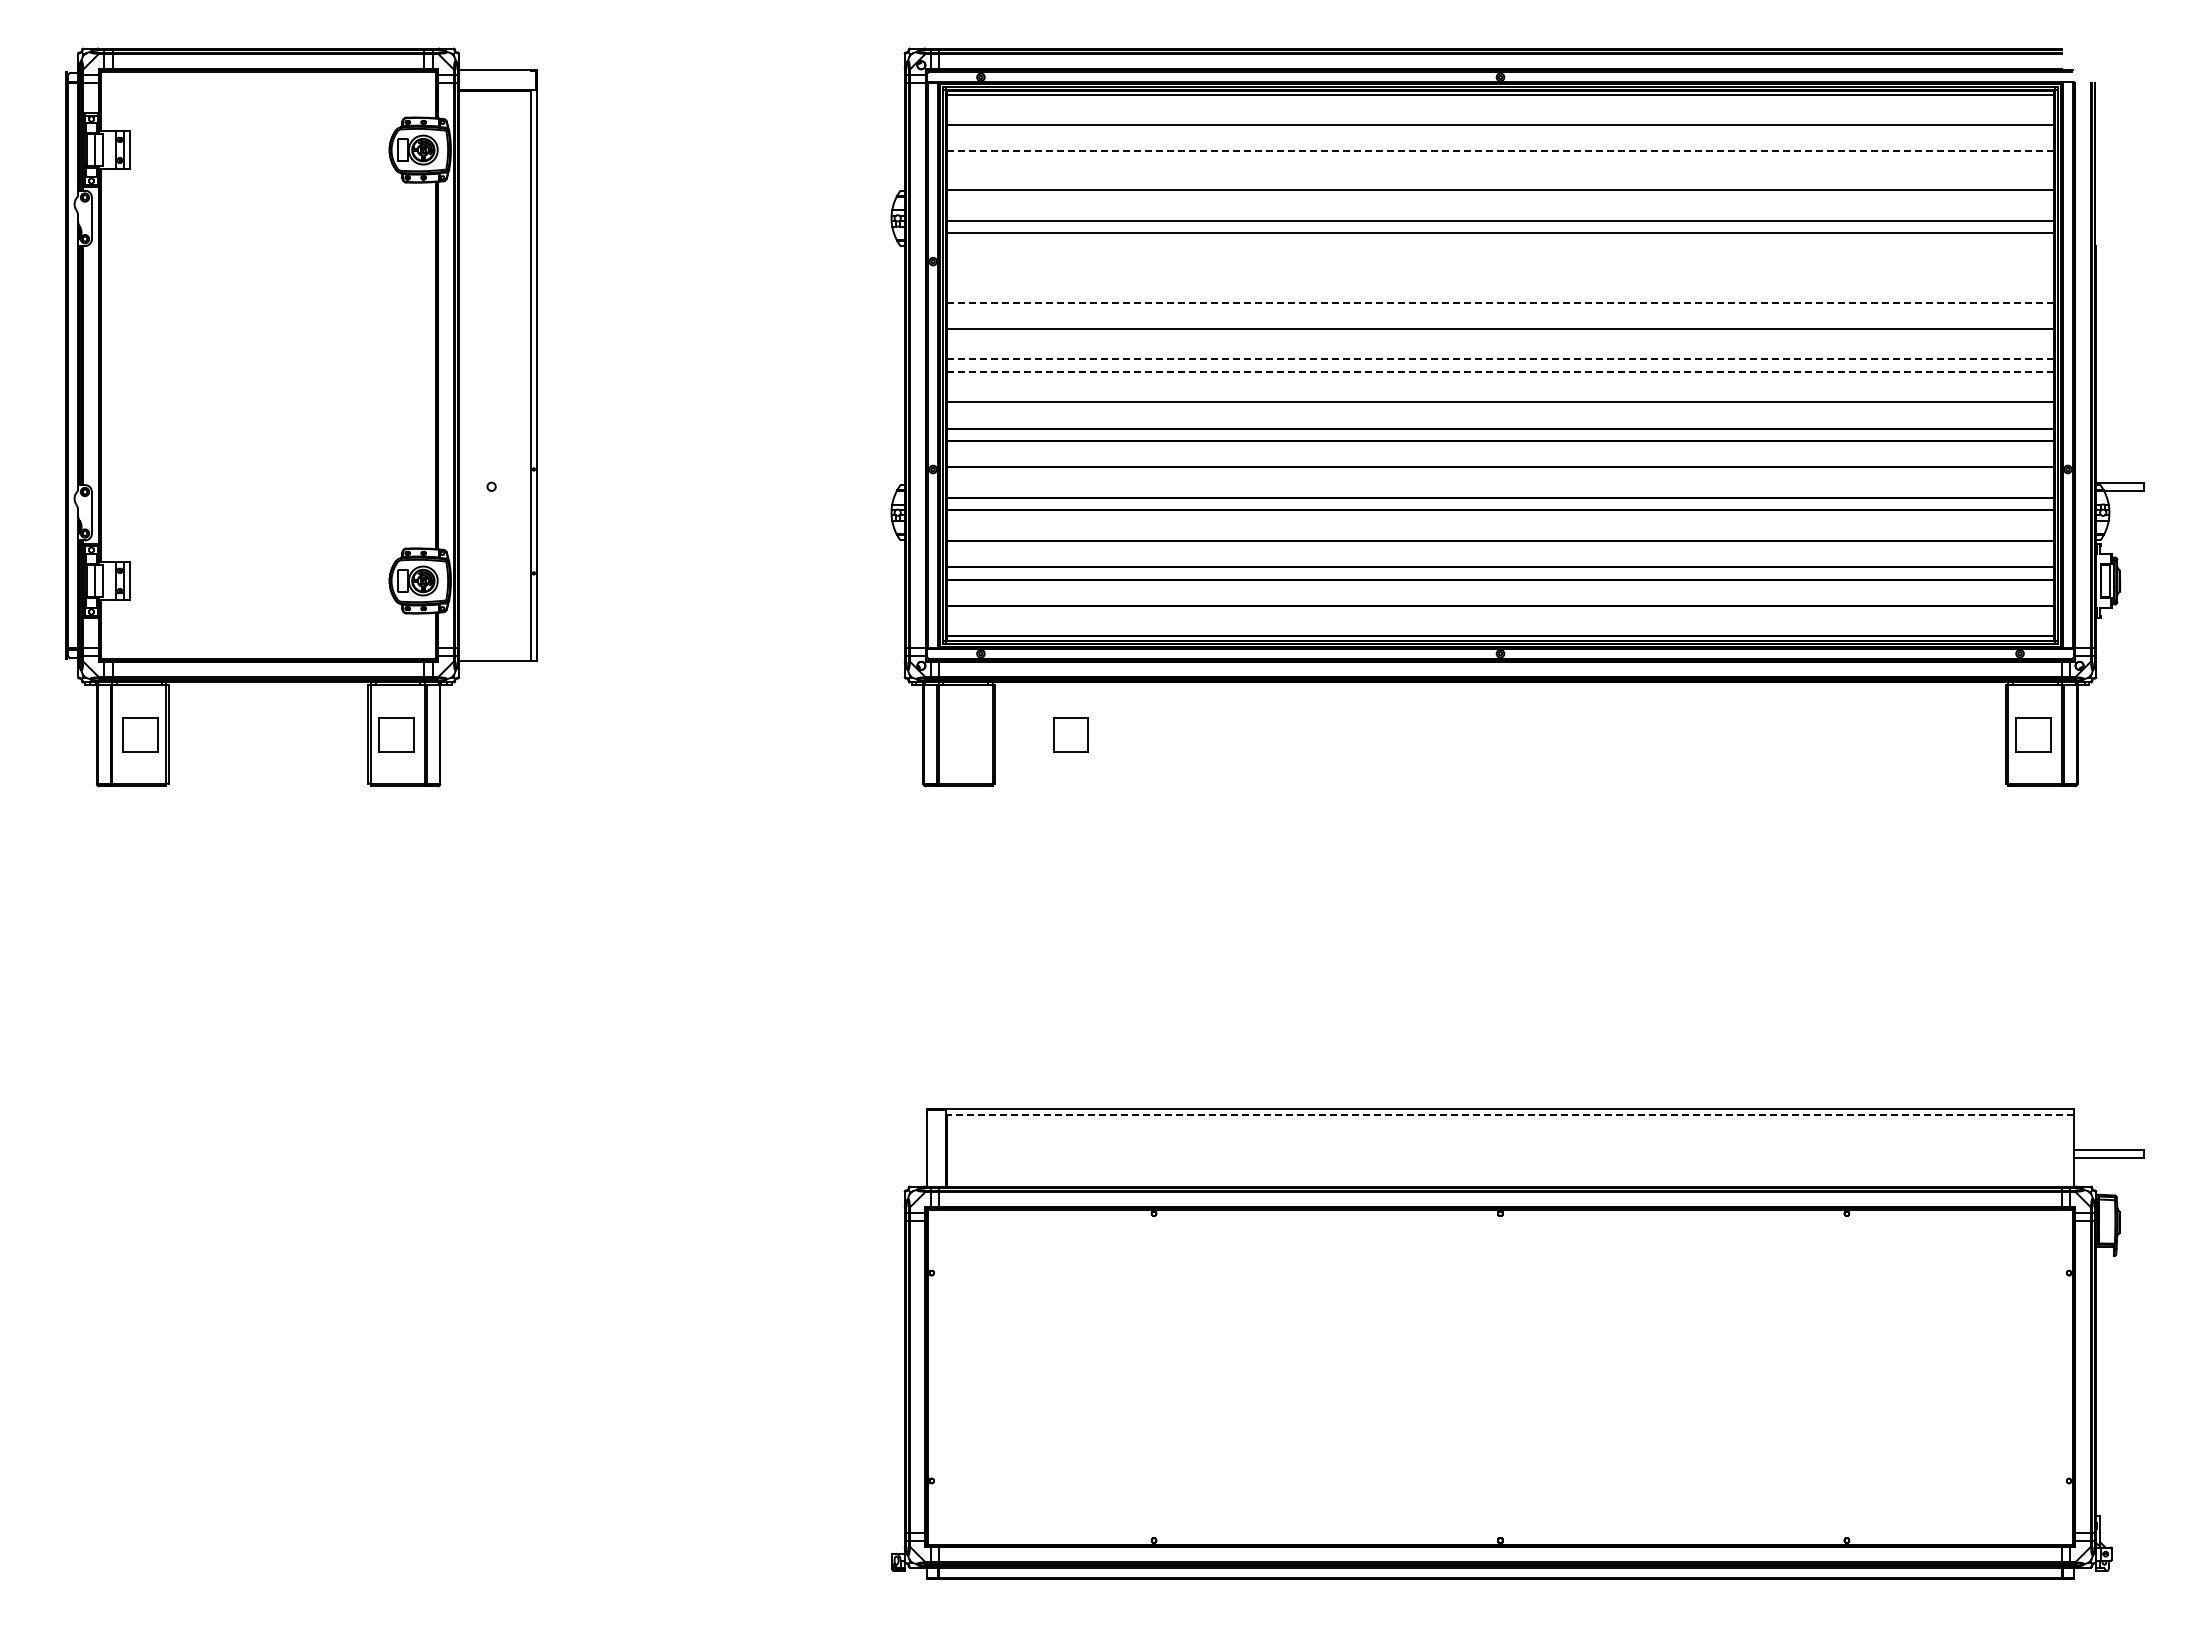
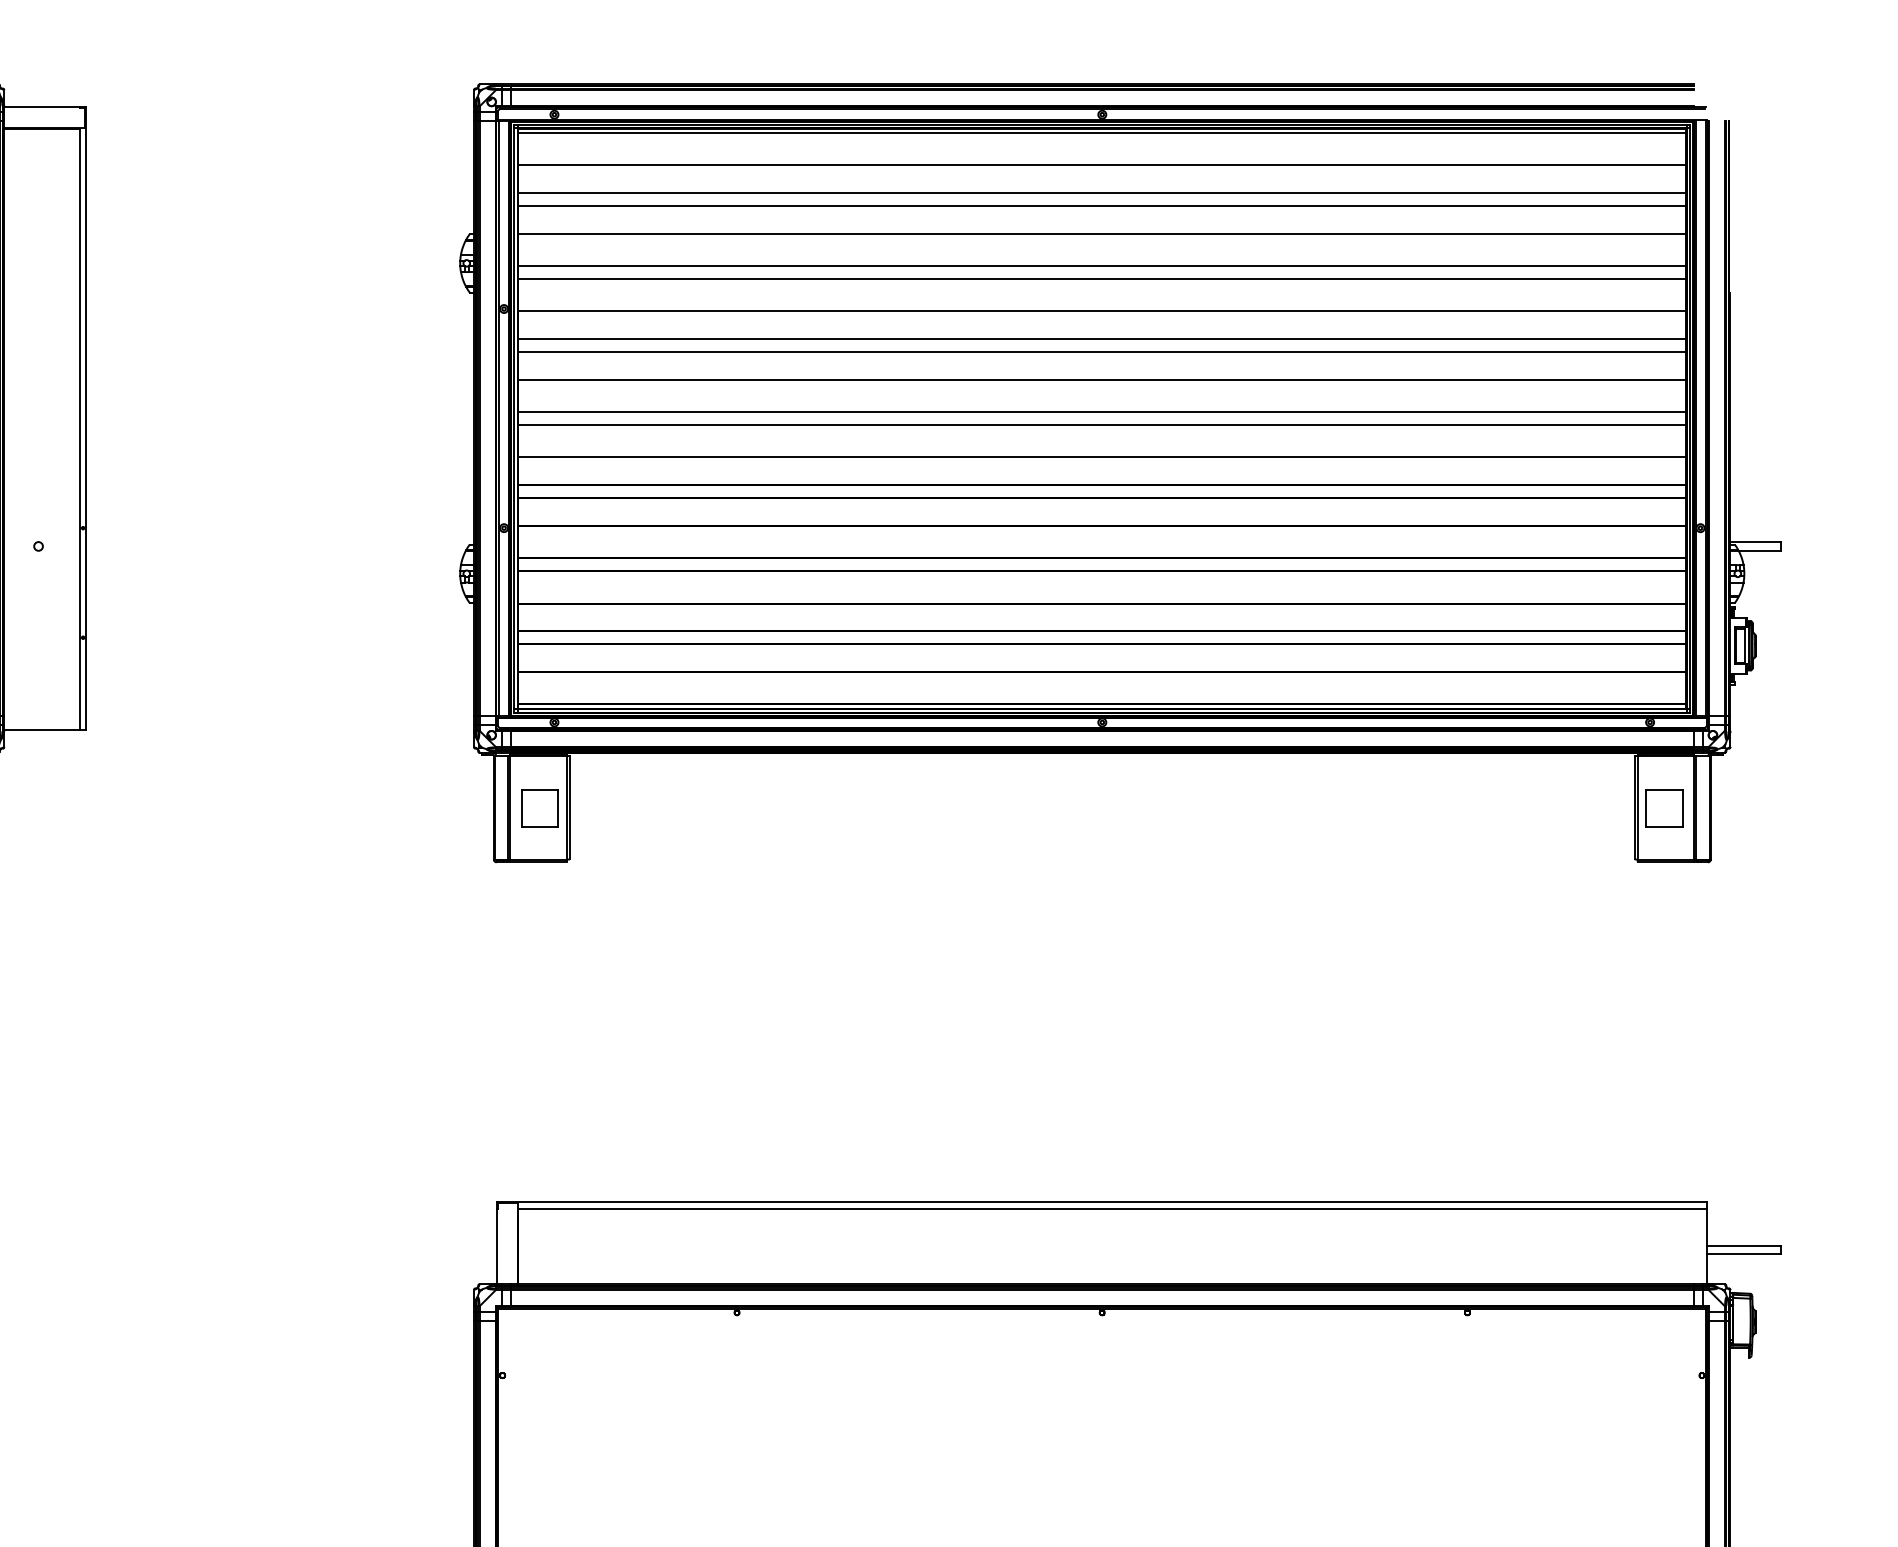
line: (1500, 151) -> (1102, 192), dashed -> solid
line: (1500, 163) -> (1102, 205), added
line: (1500, 263) -> (1102, 310), added
line: (1500, 290) -> (1102, 339), added
line: (1500, 302) -> (1102, 352), dashed -> solid
line: (1500, 359) -> (1102, 412), dashed -> solid
line: (1500, 371) -> (1102, 424), dashed -> solid
part: (1070, 734) -> (539, 807), moved
line: (1510, 1114) -> (1112, 1208), dashed -> solid

